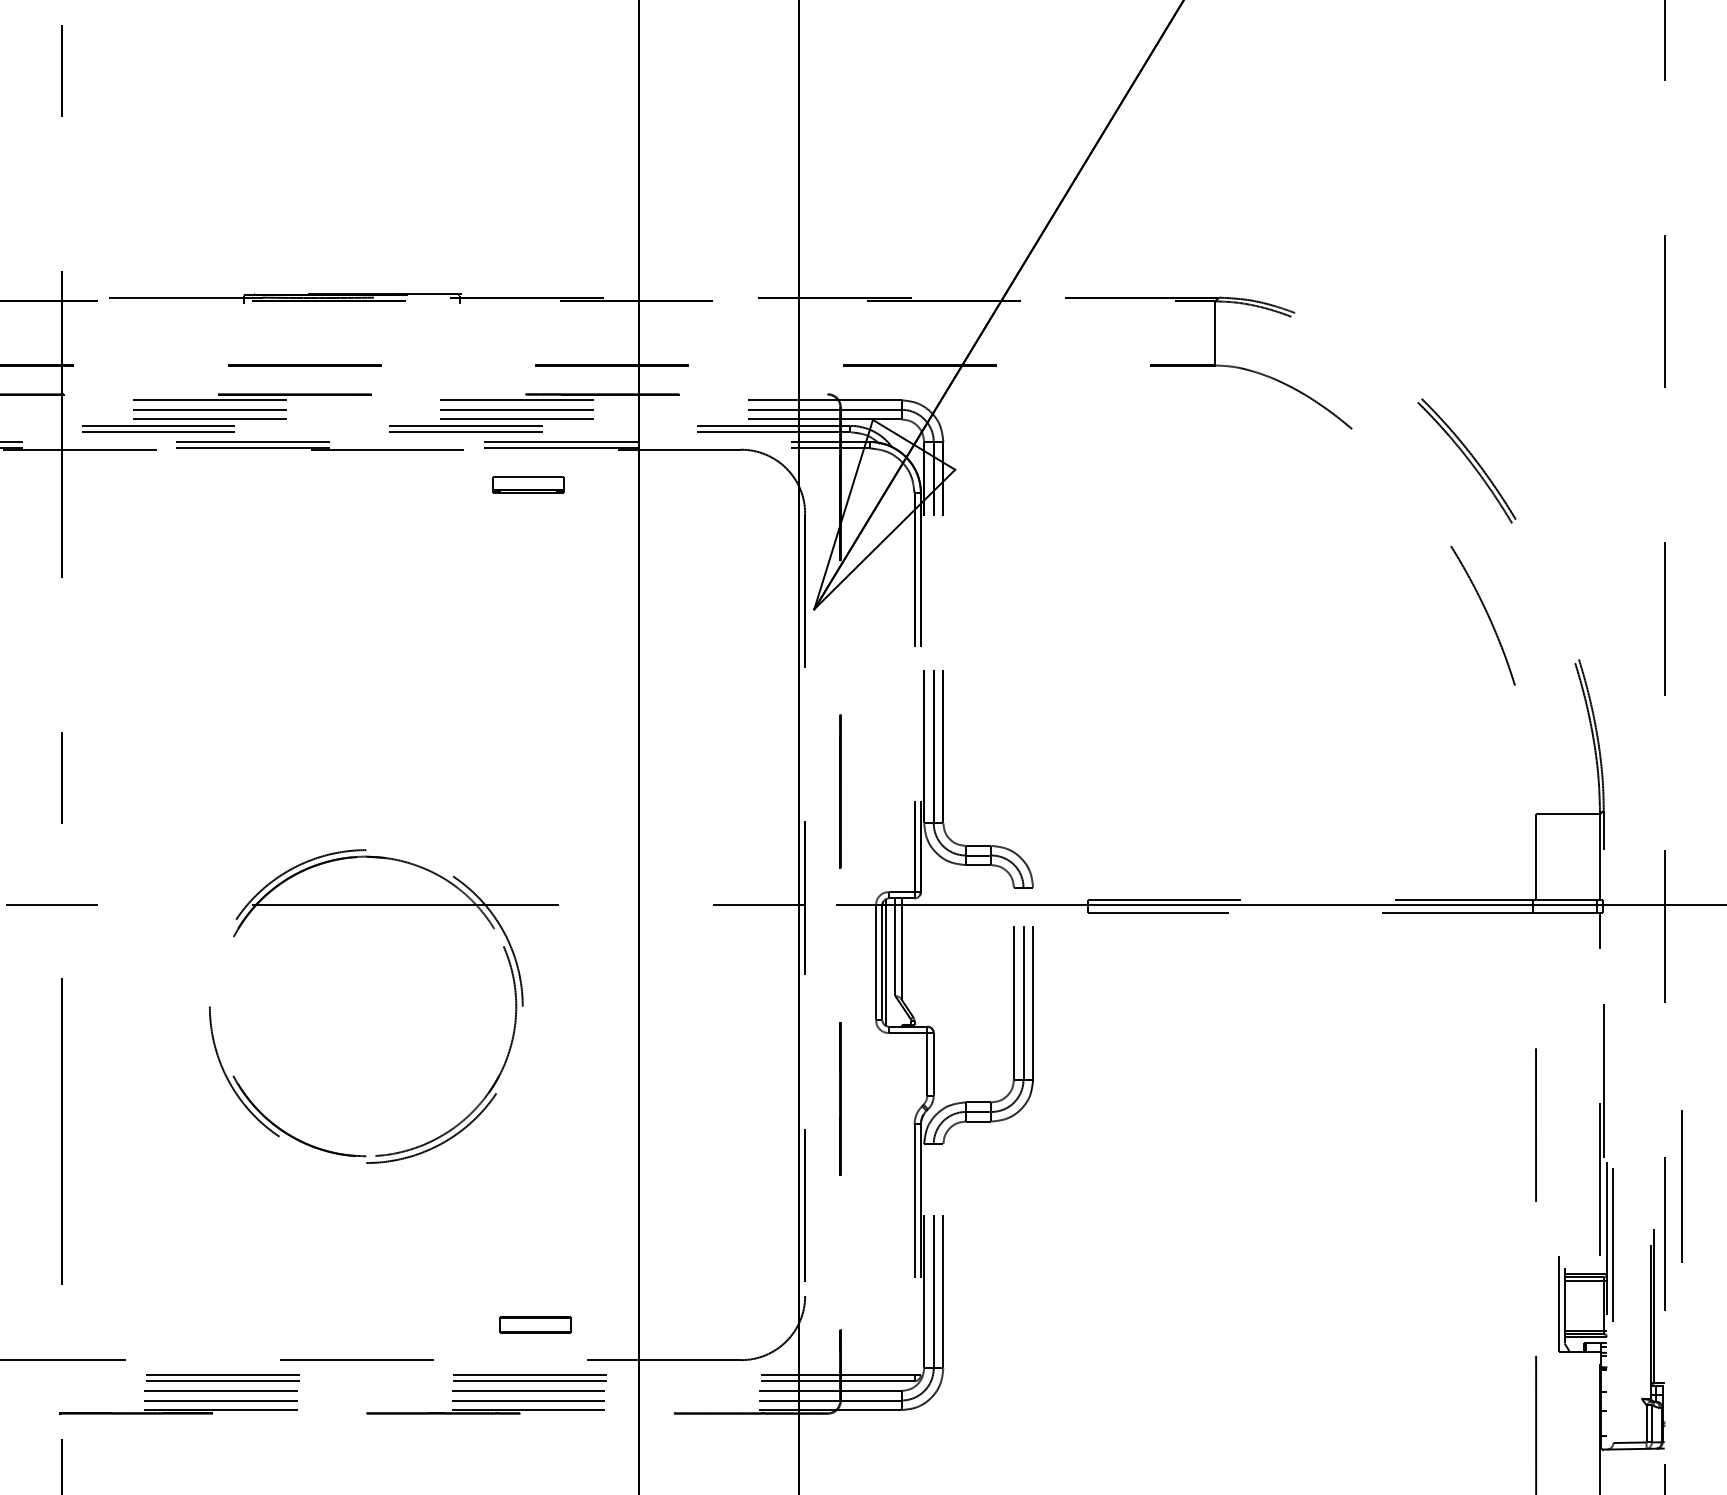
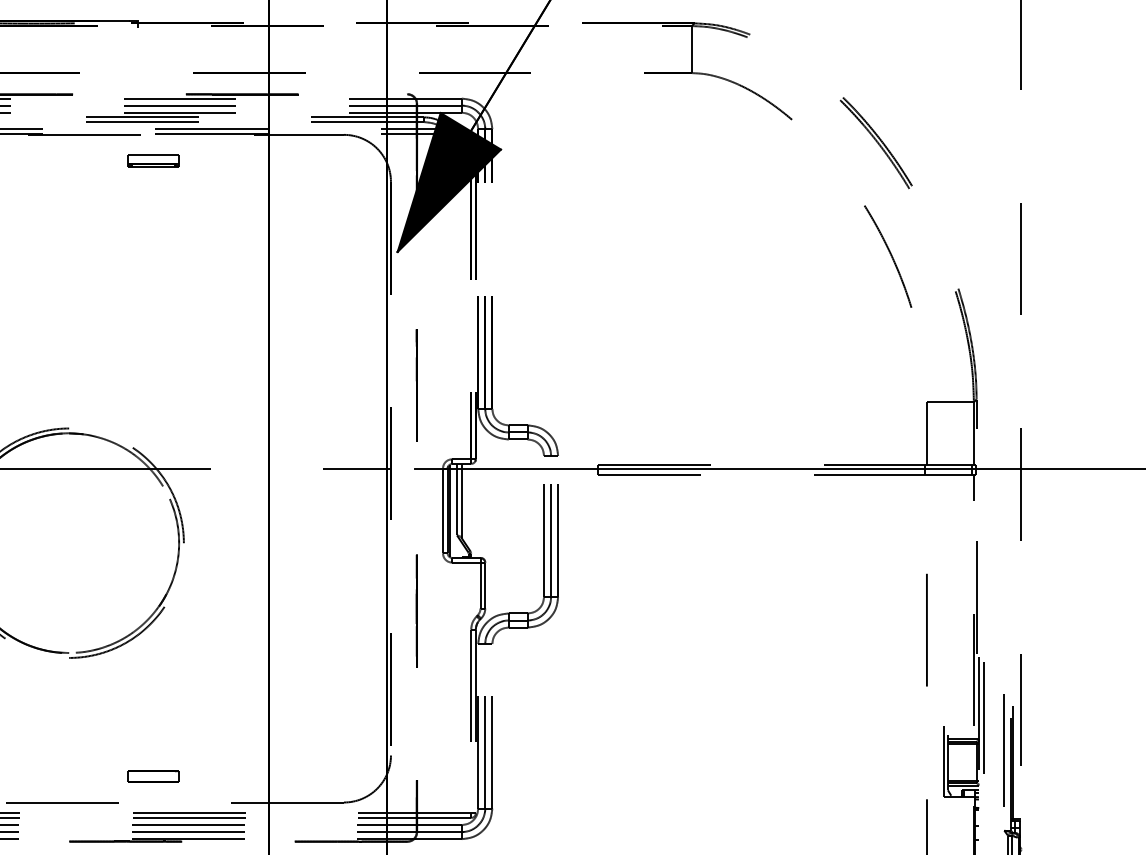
part: (528, 484) -> (153, 160), moved
fill: (884, 514) -> (449, 182), added
line: (1681, 1186) -> (1004, 750), moved
part: (535, 1324) -> (153, 776), moved

